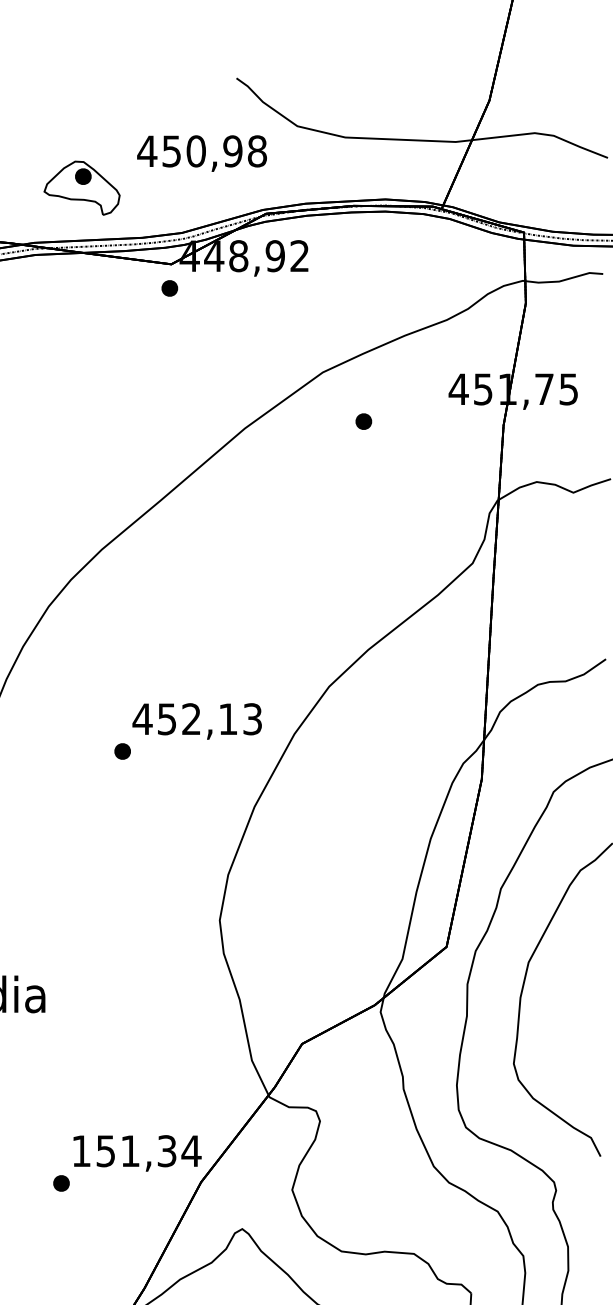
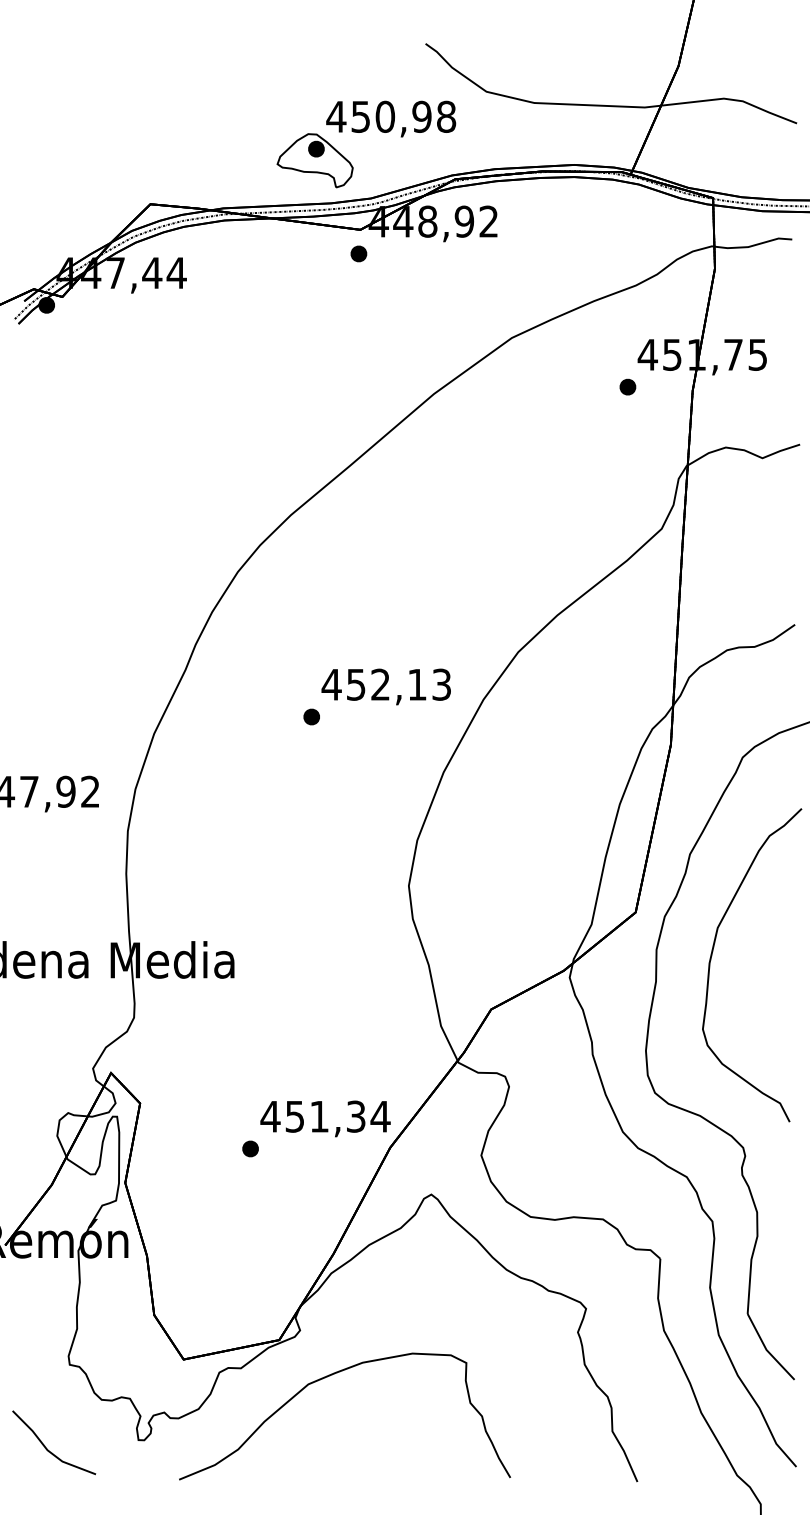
part: (81, 187) -> (314, 160), moved
part: (363, 420) -> (627, 386), moved
text: (81, 1150) -> (270, 1116), 151,34 -> 451,34

